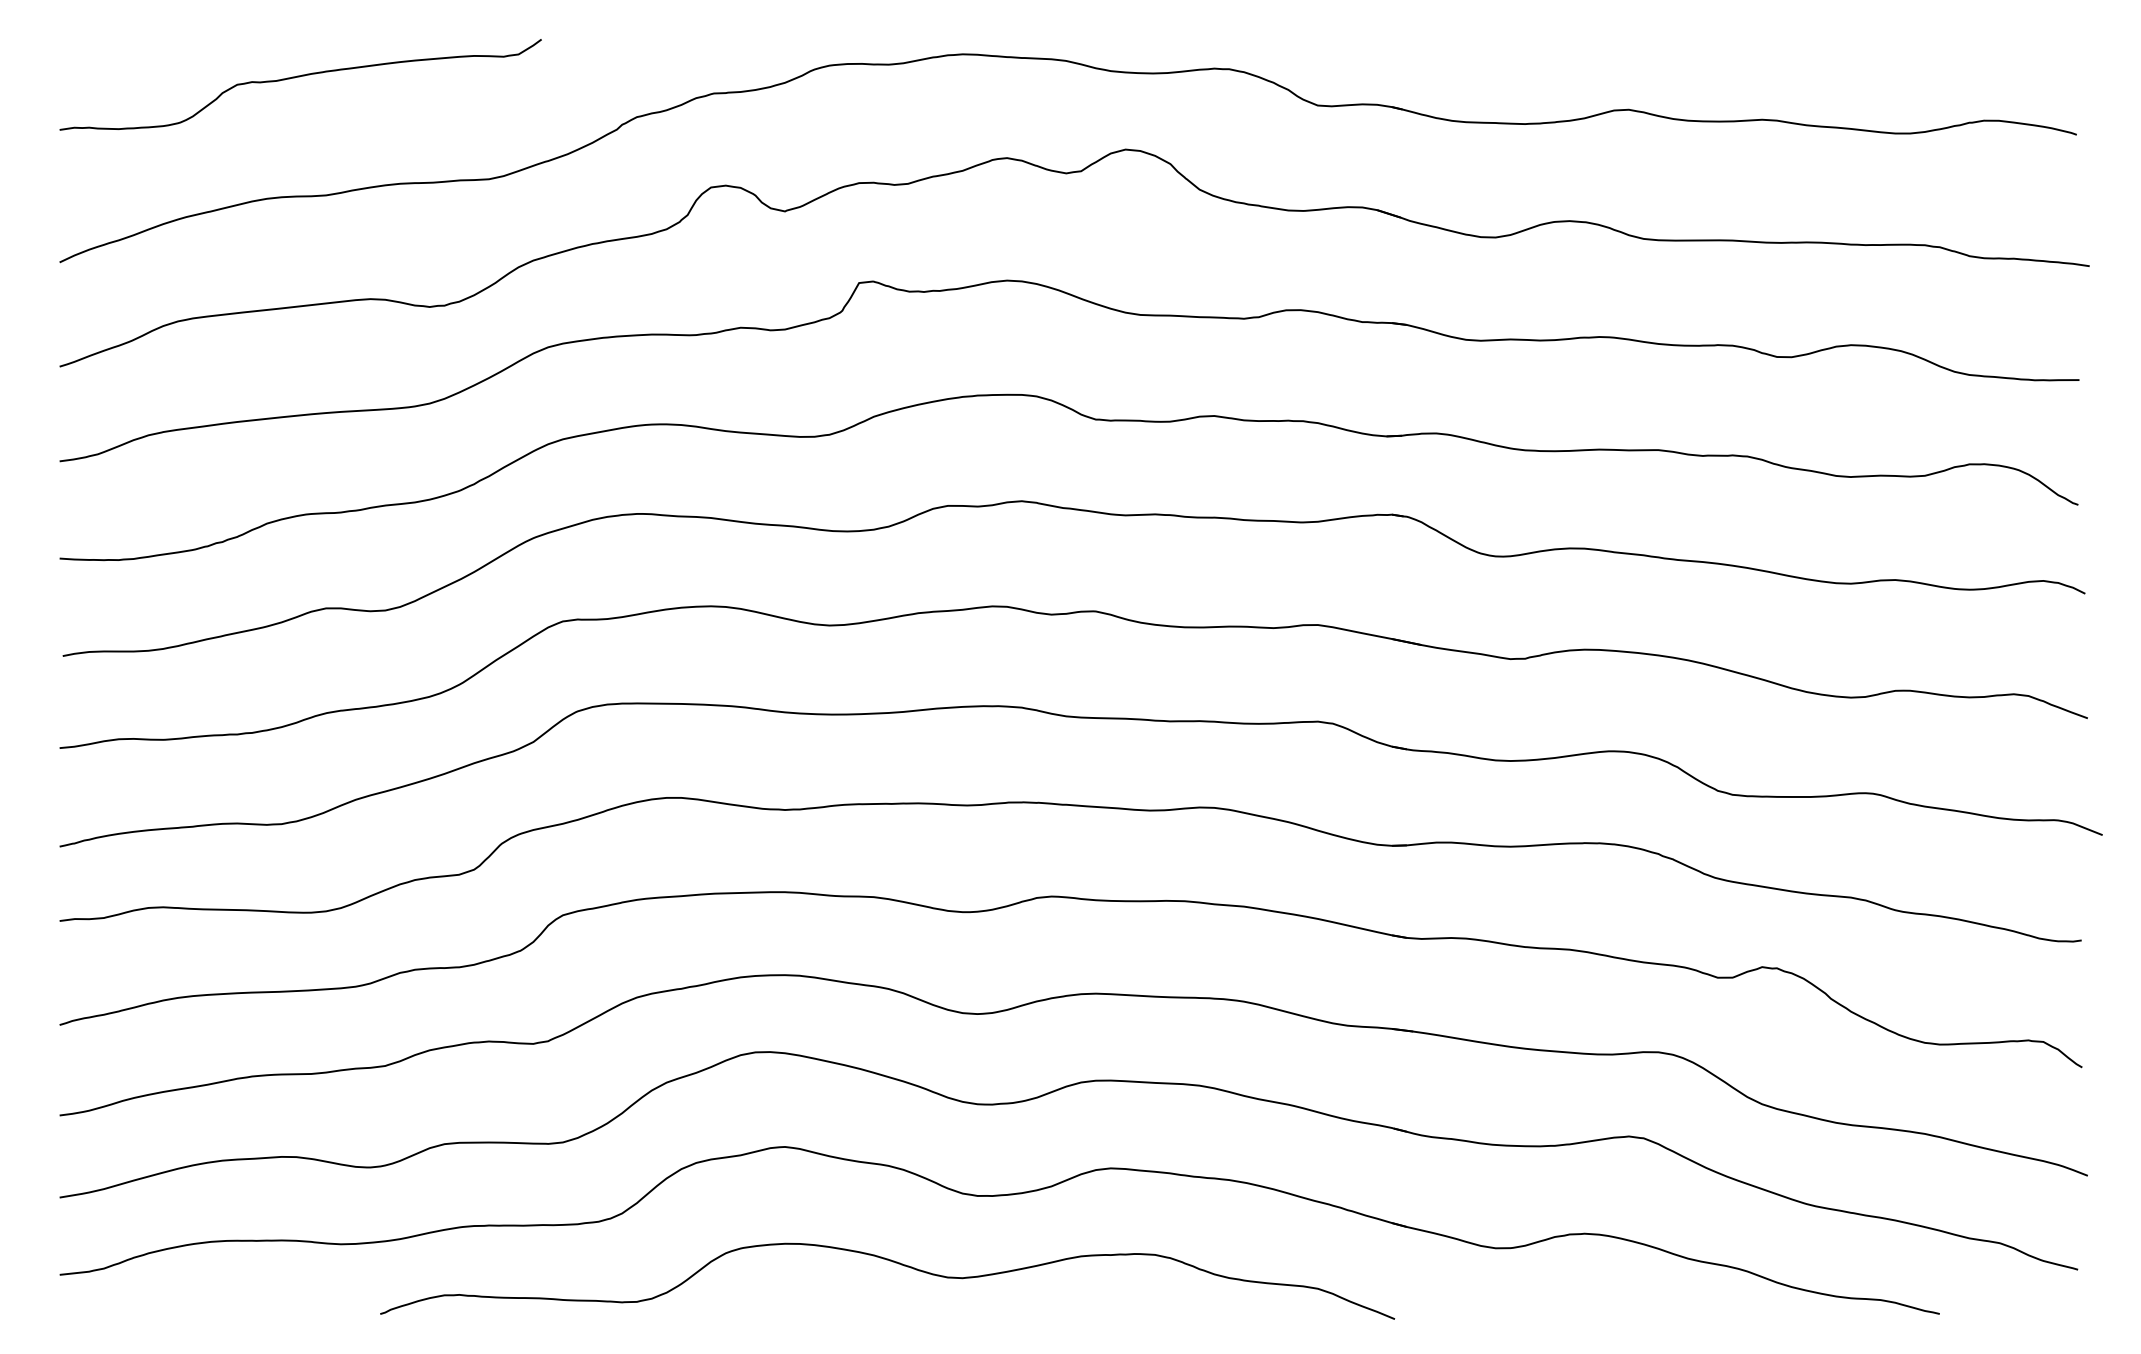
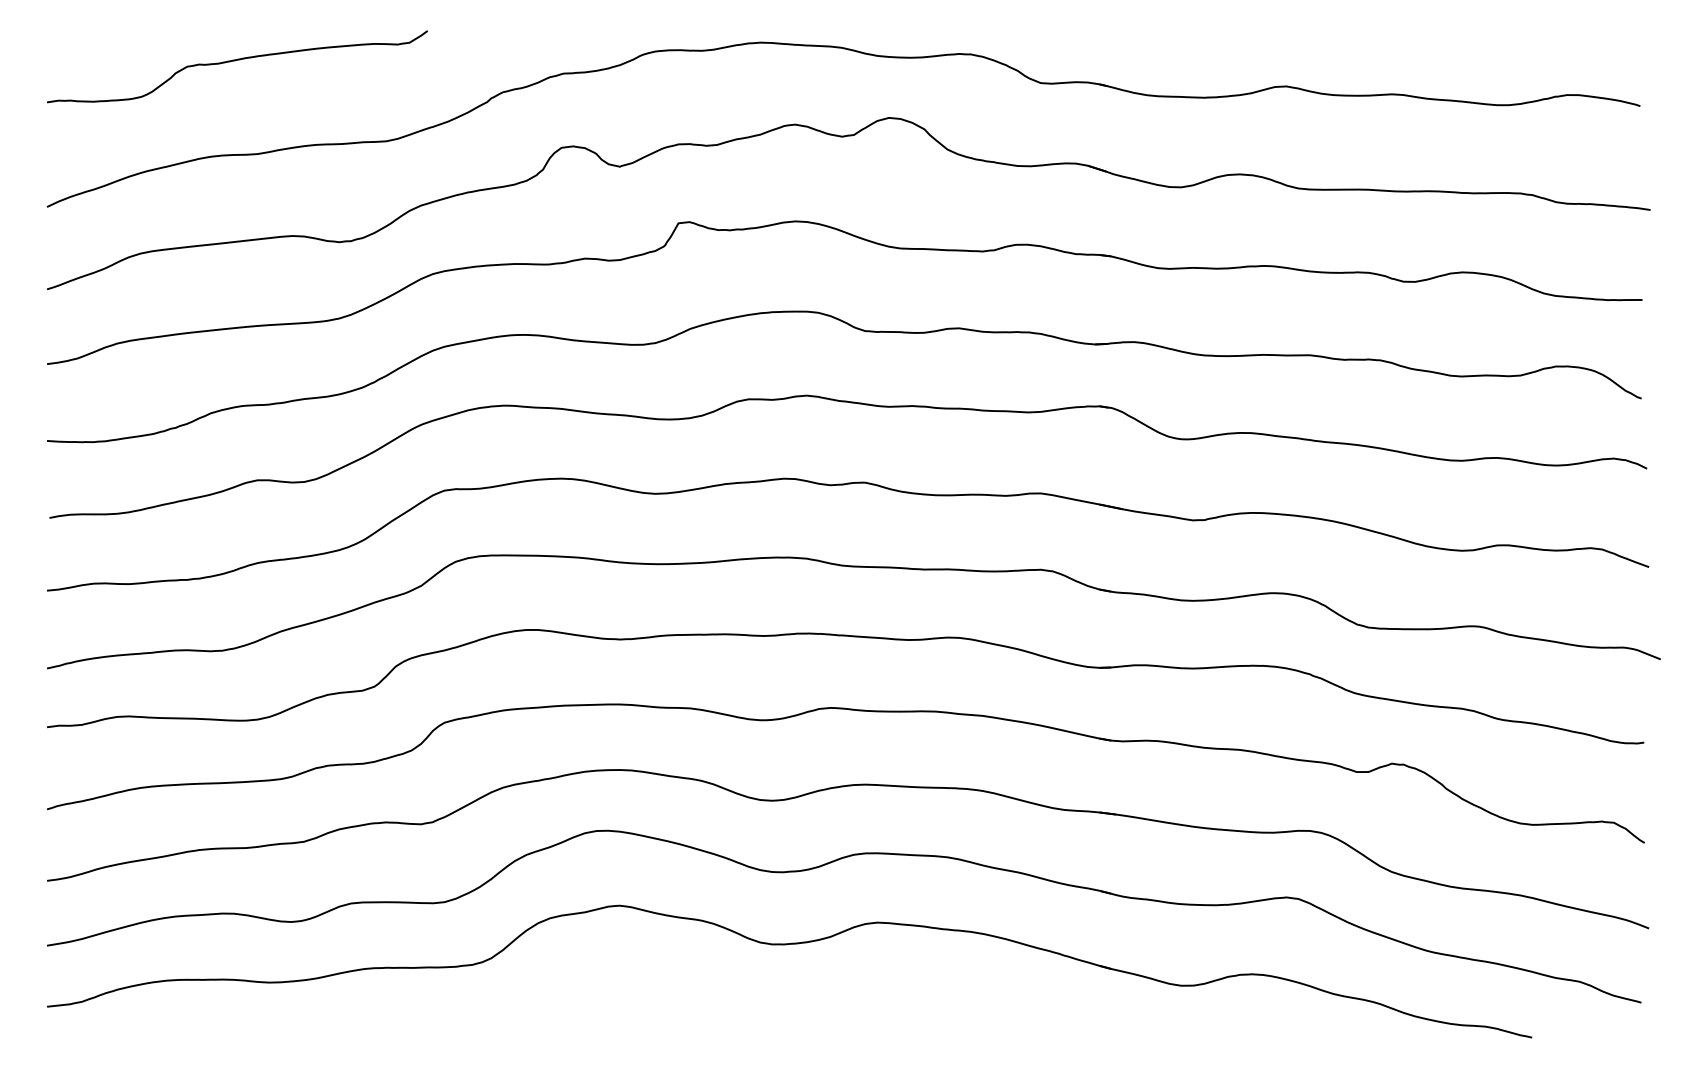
curve: (892, 1262) -> (704, 996), removed

